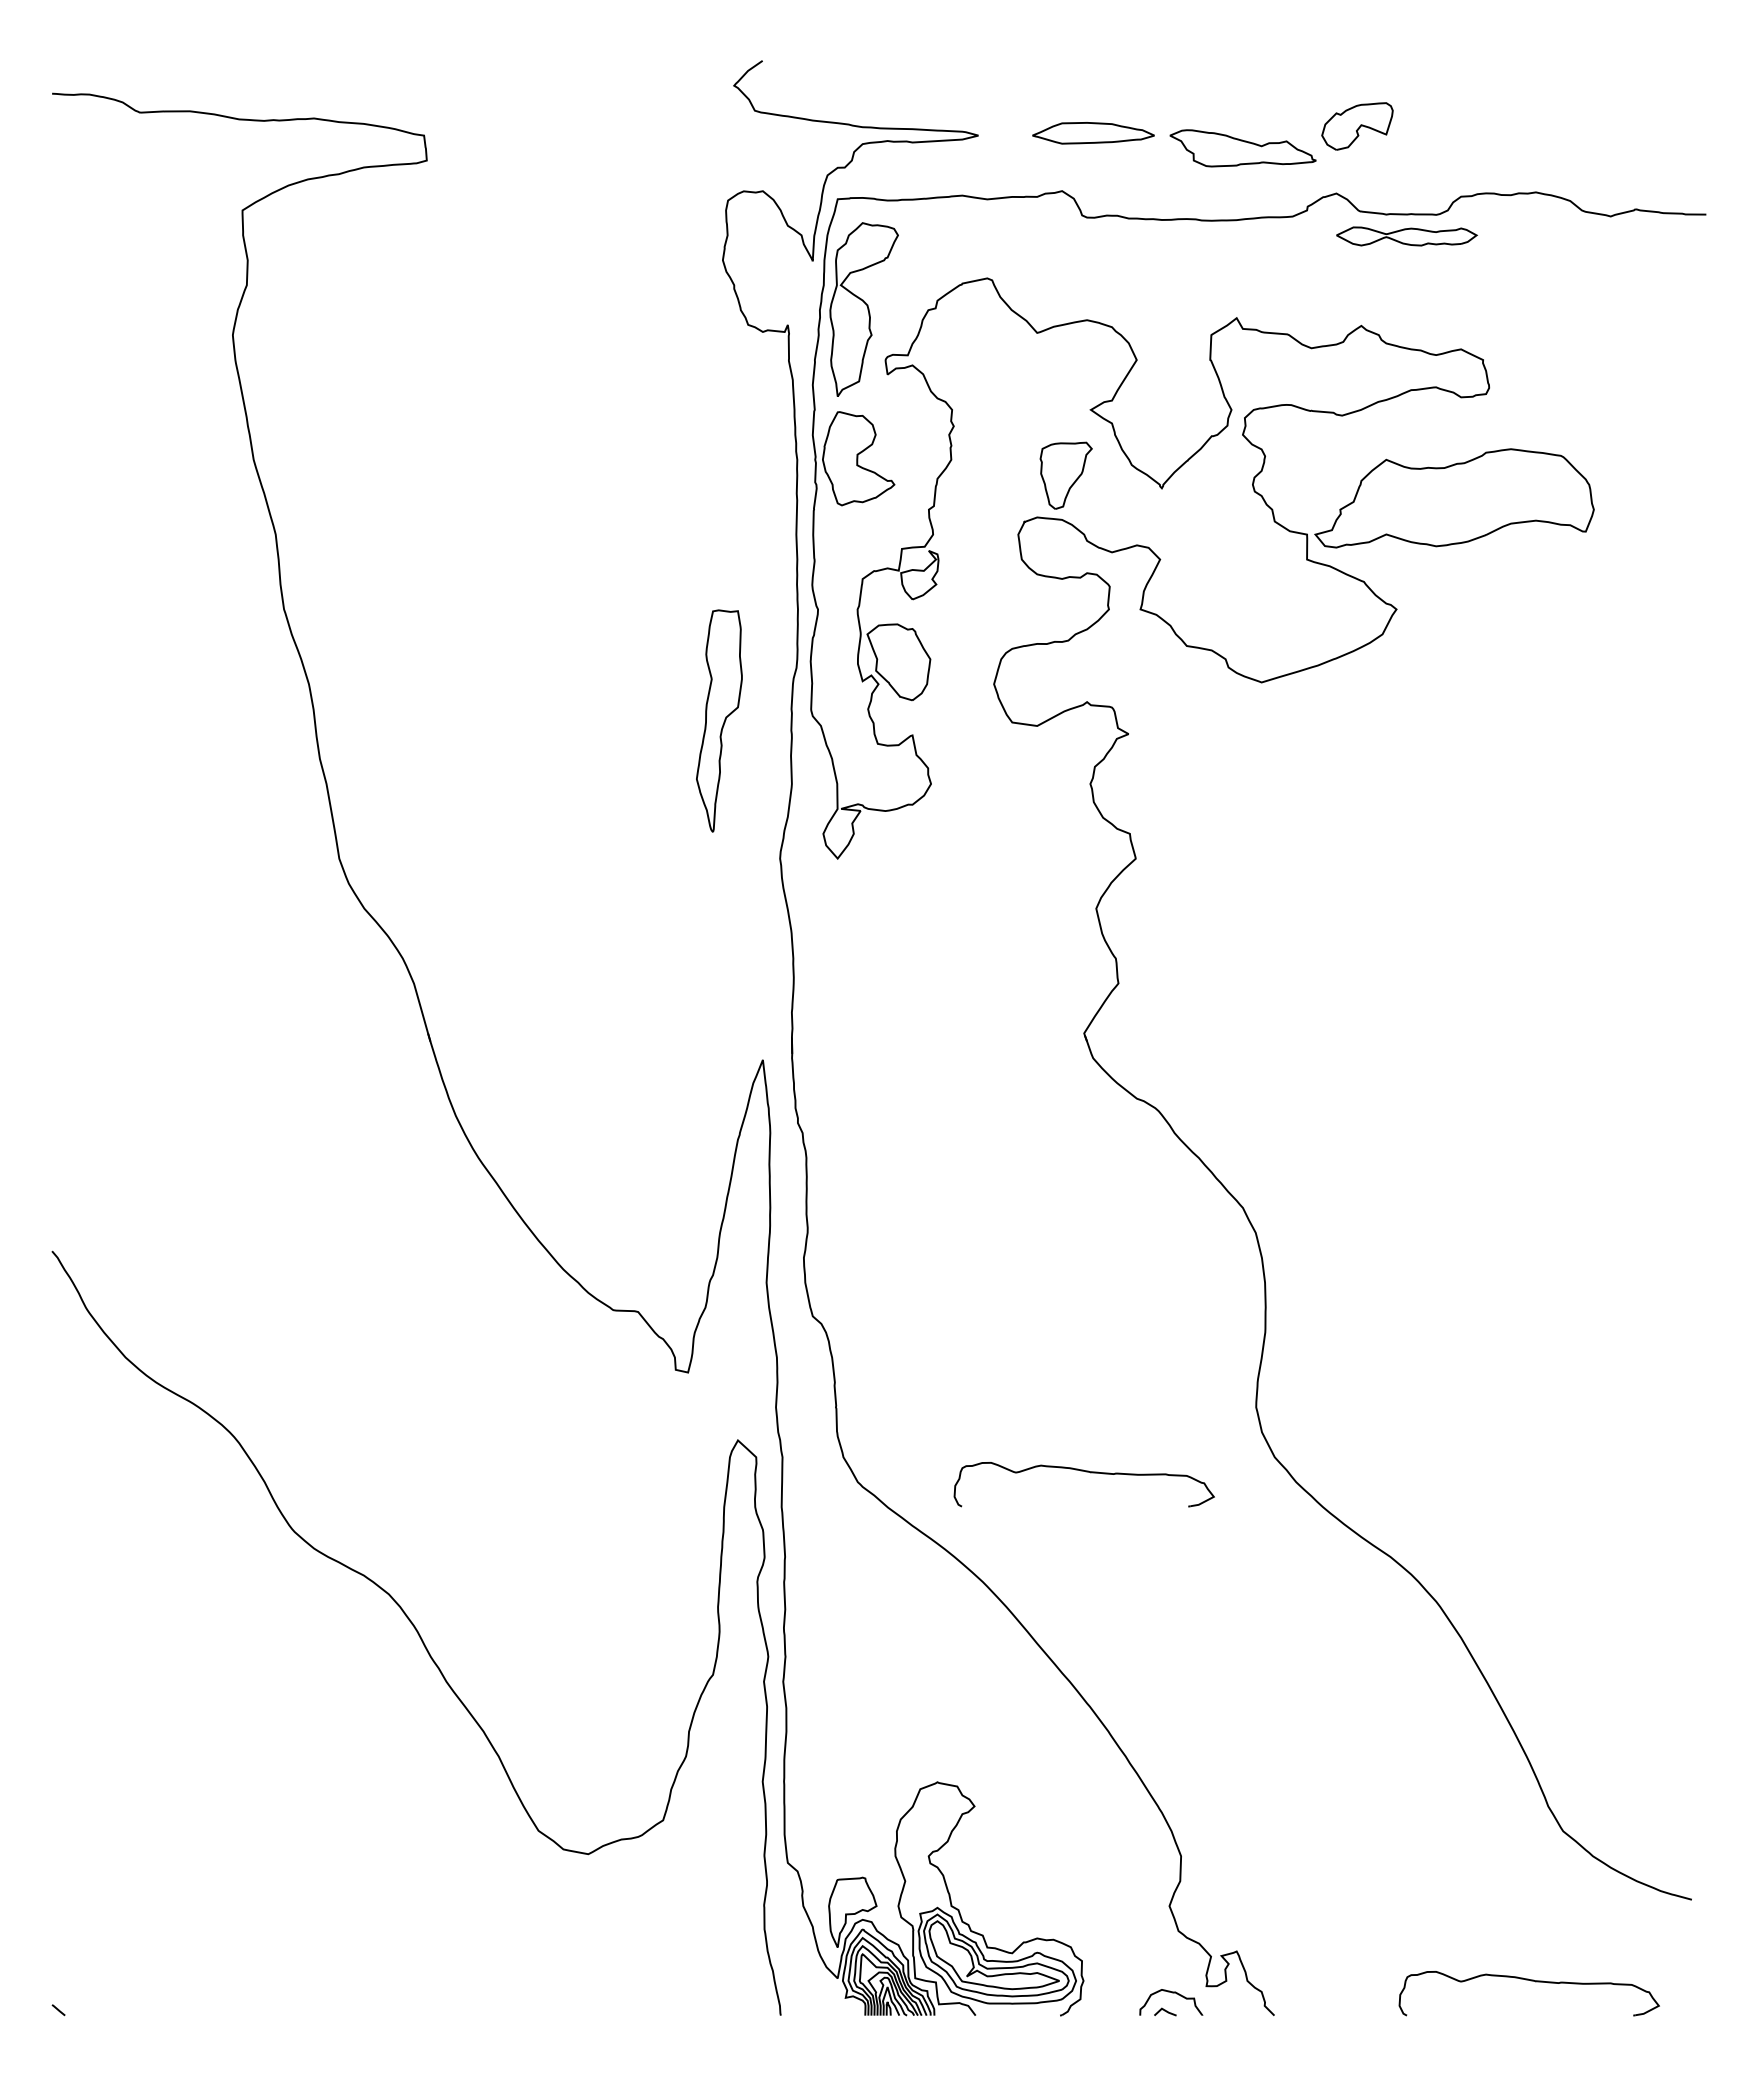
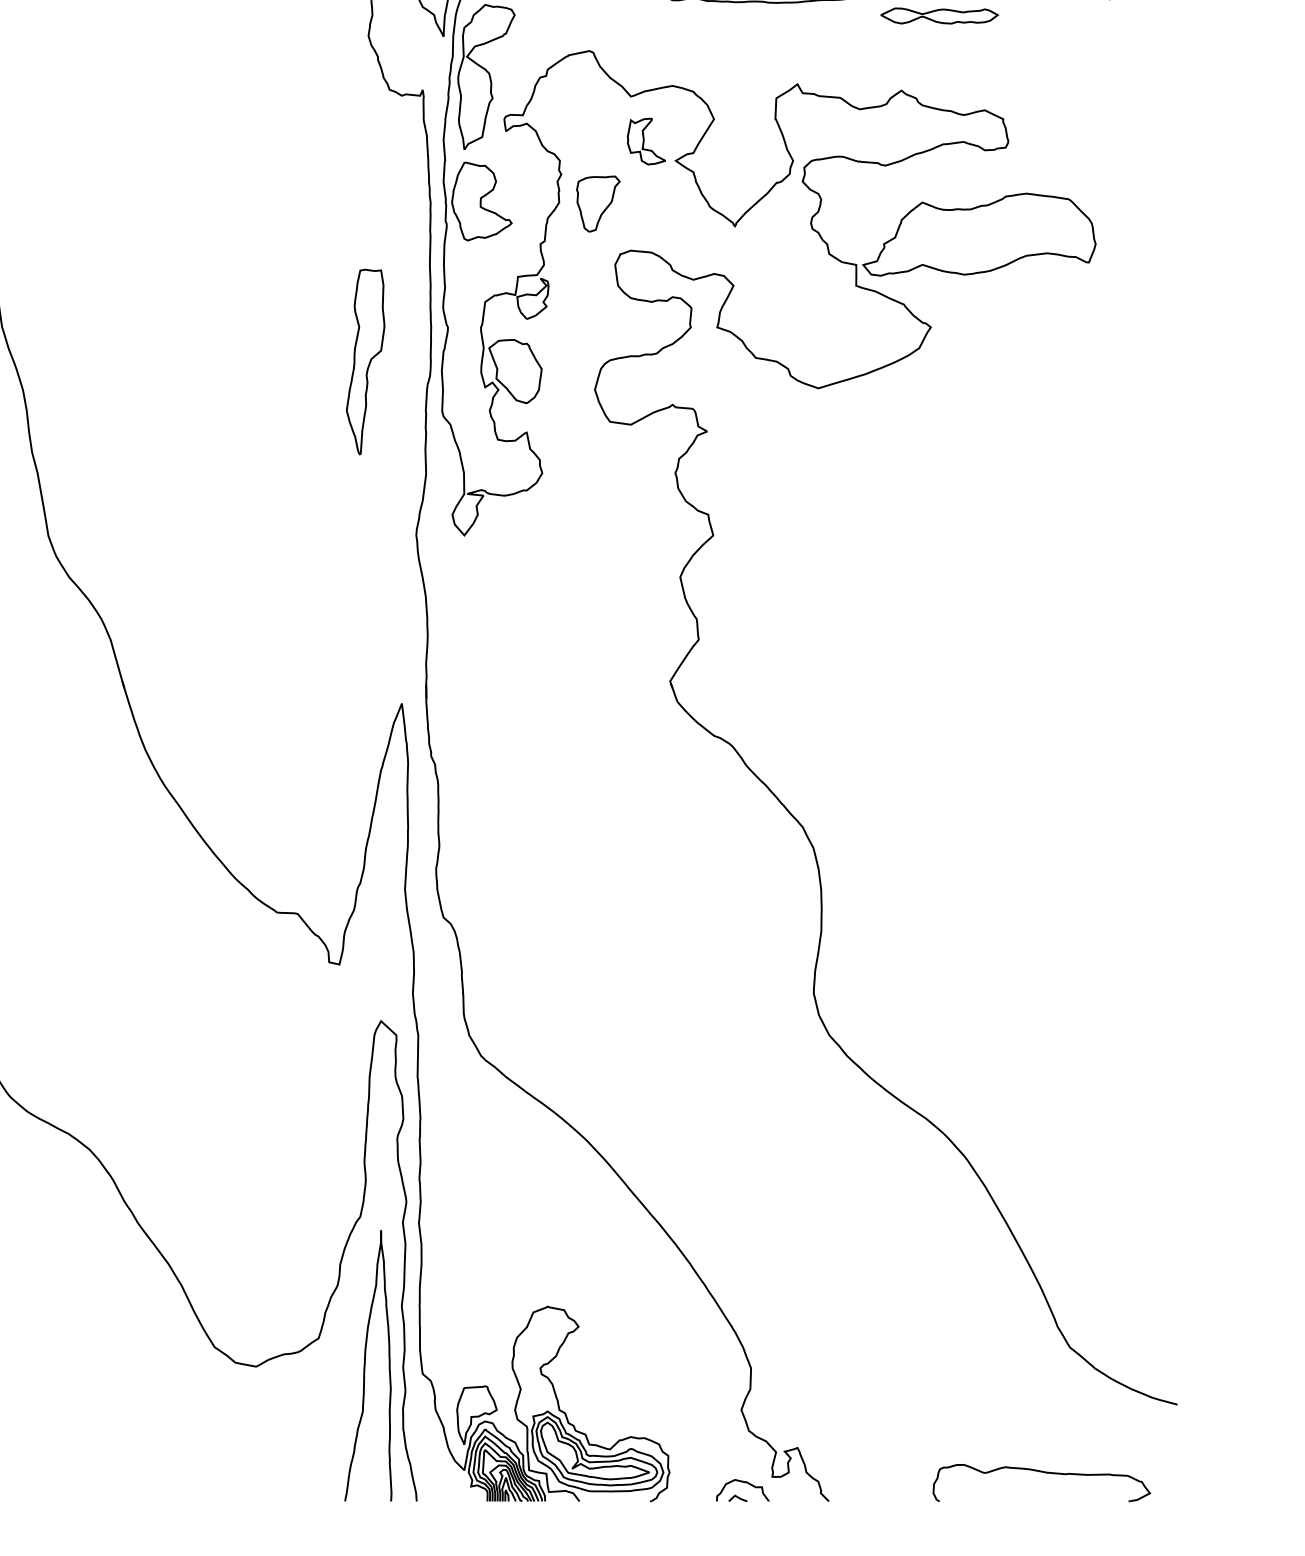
part: (1055, 386) -> (646, 141), added
part: (1065, 475) -> (597, 203), moved
part: (719, 720) -> (365, 361), moved
part: (1085, 1472) -> (671, 1047), removed
curve: (719, 1853) -> (365, 1366), added

